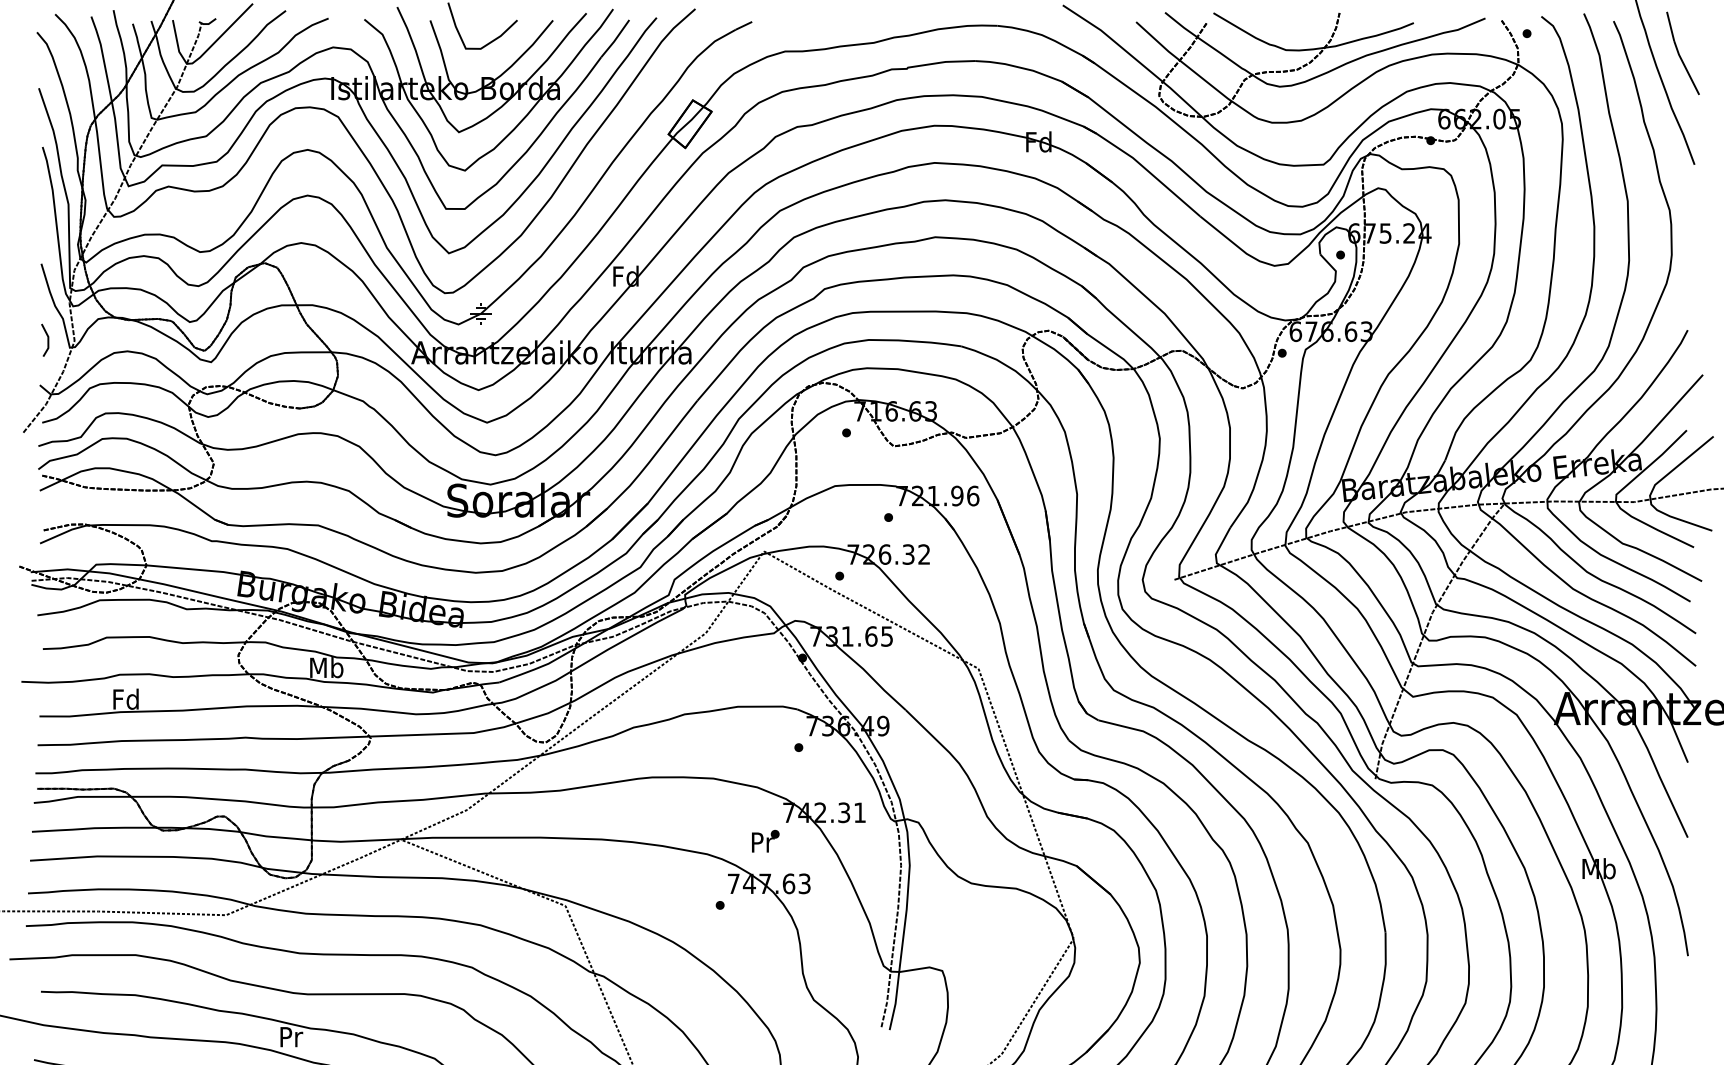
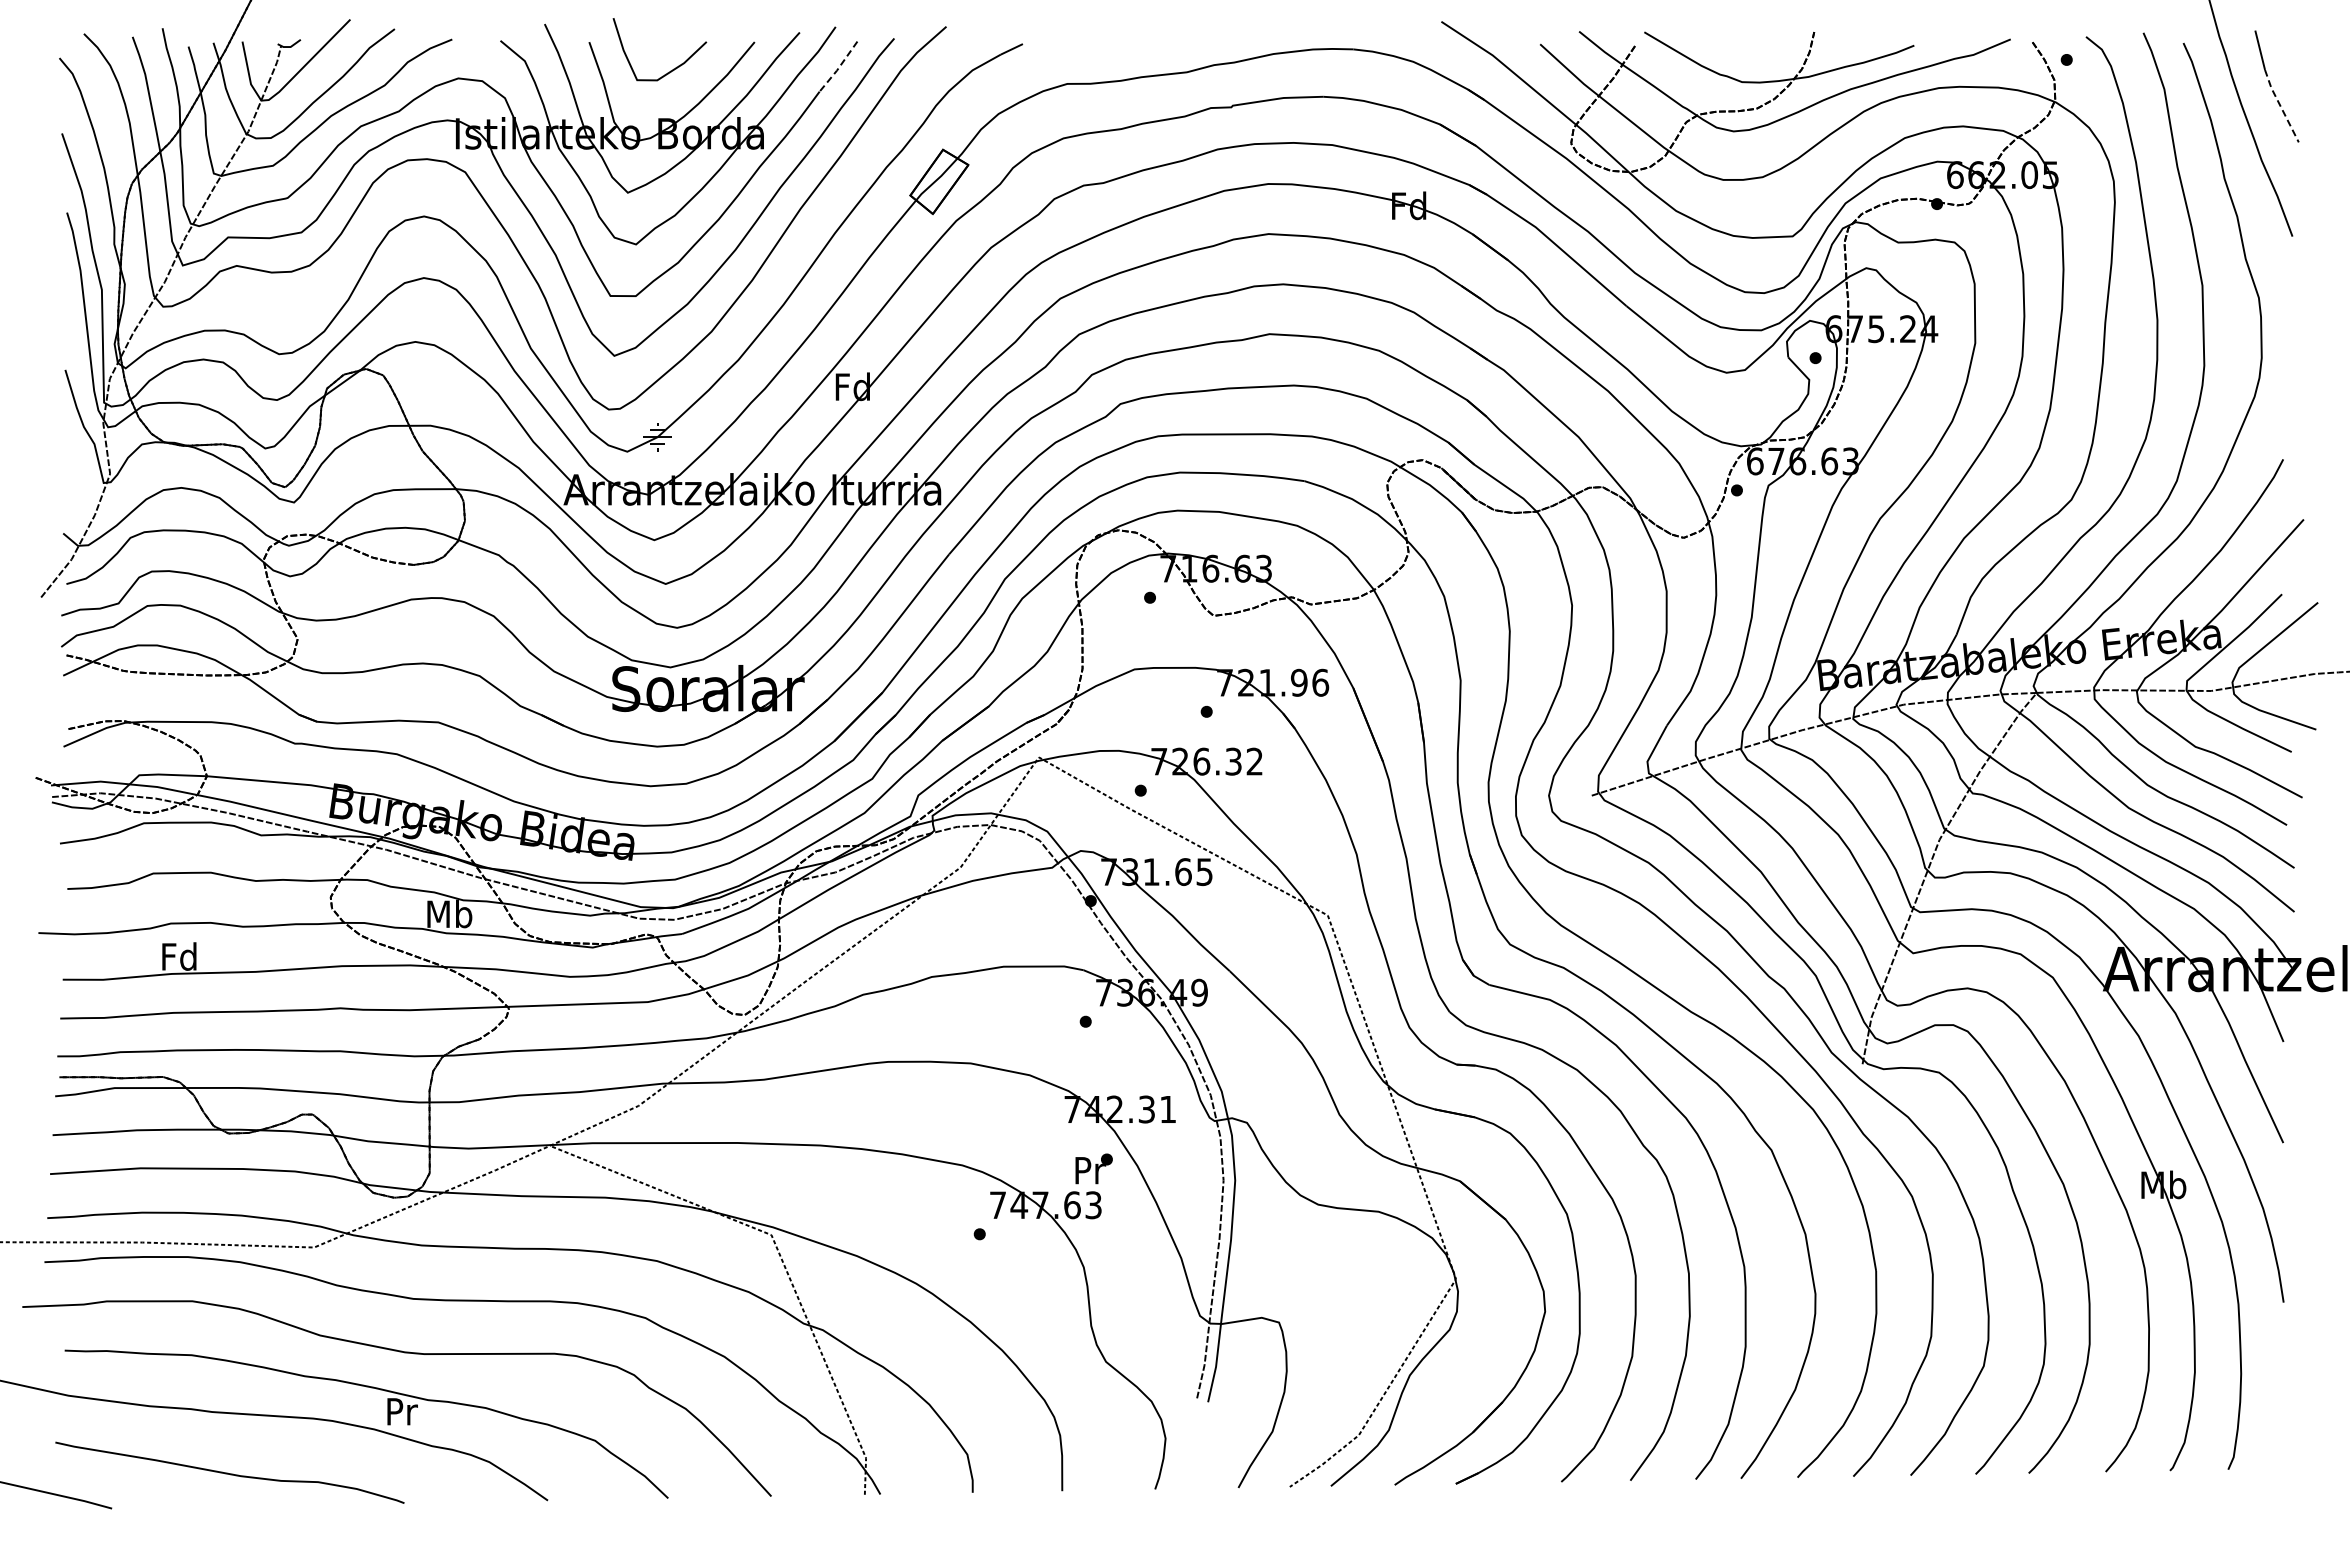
line: (615, 40) -> (838, 68), solid -> dashed
line: (1685, 67) -> (2280, 105), solid -> dashed
line: (47, 340) -> (73, 473), removed
text: (765, 840) -> (1093, 1168), moved

